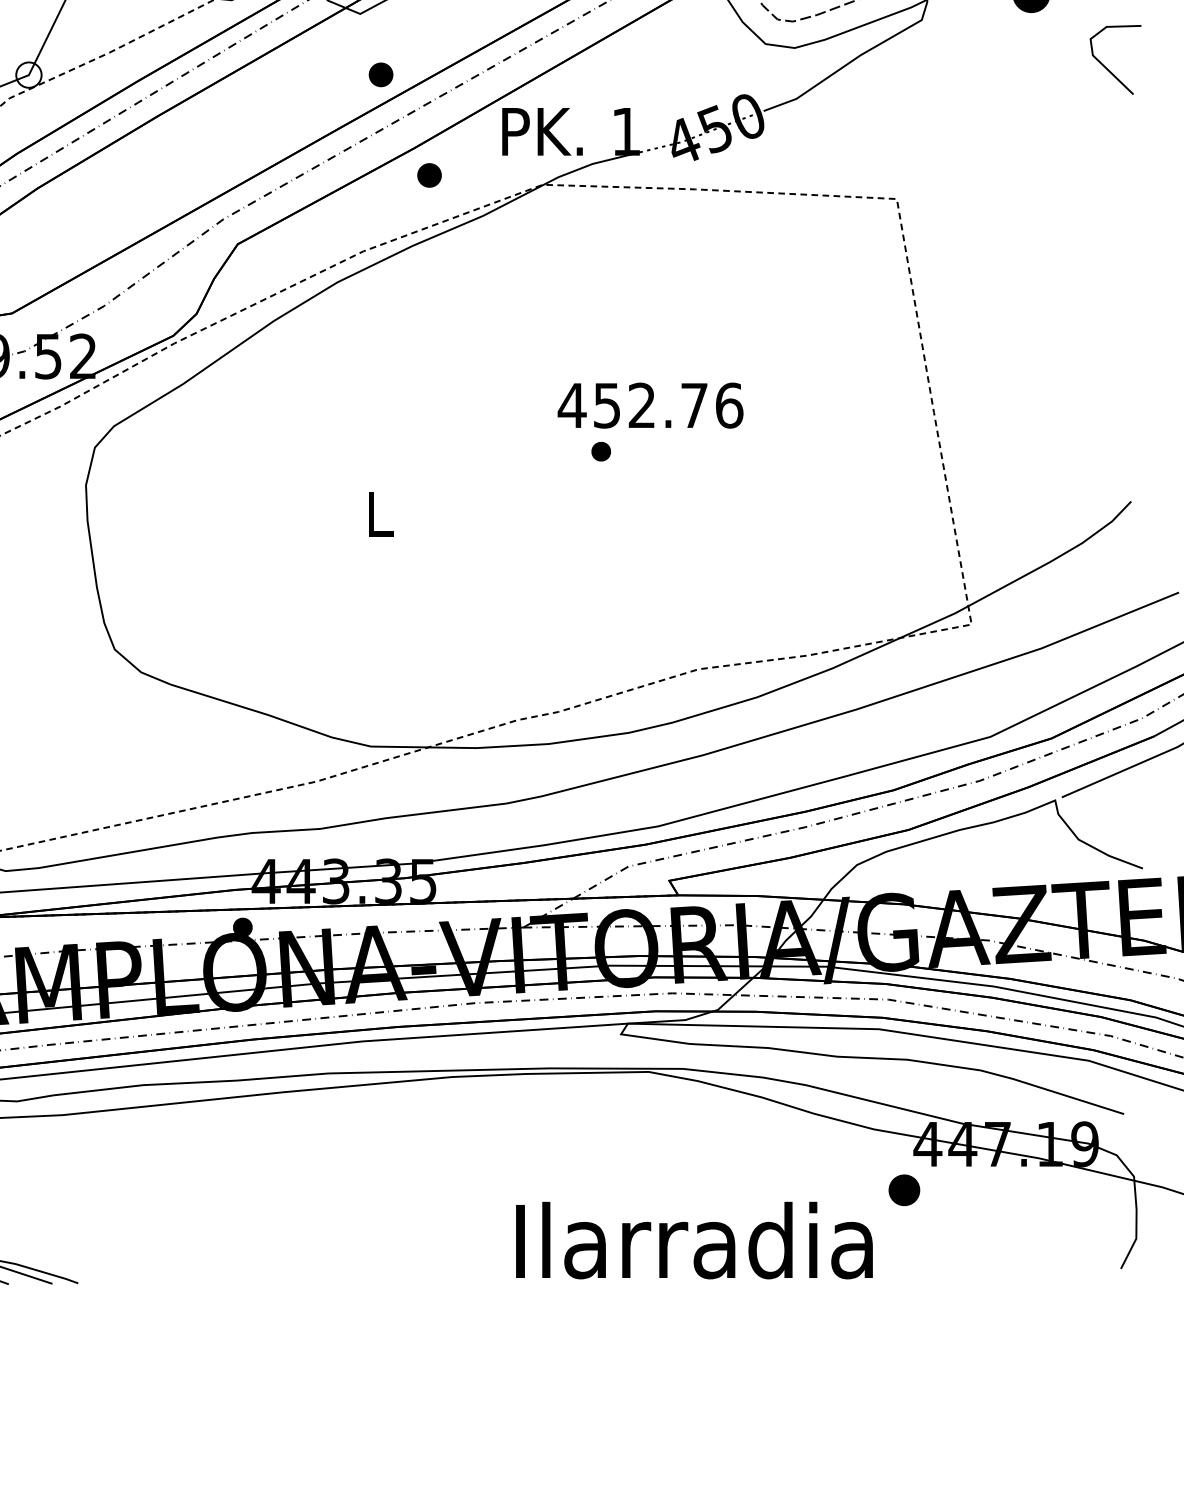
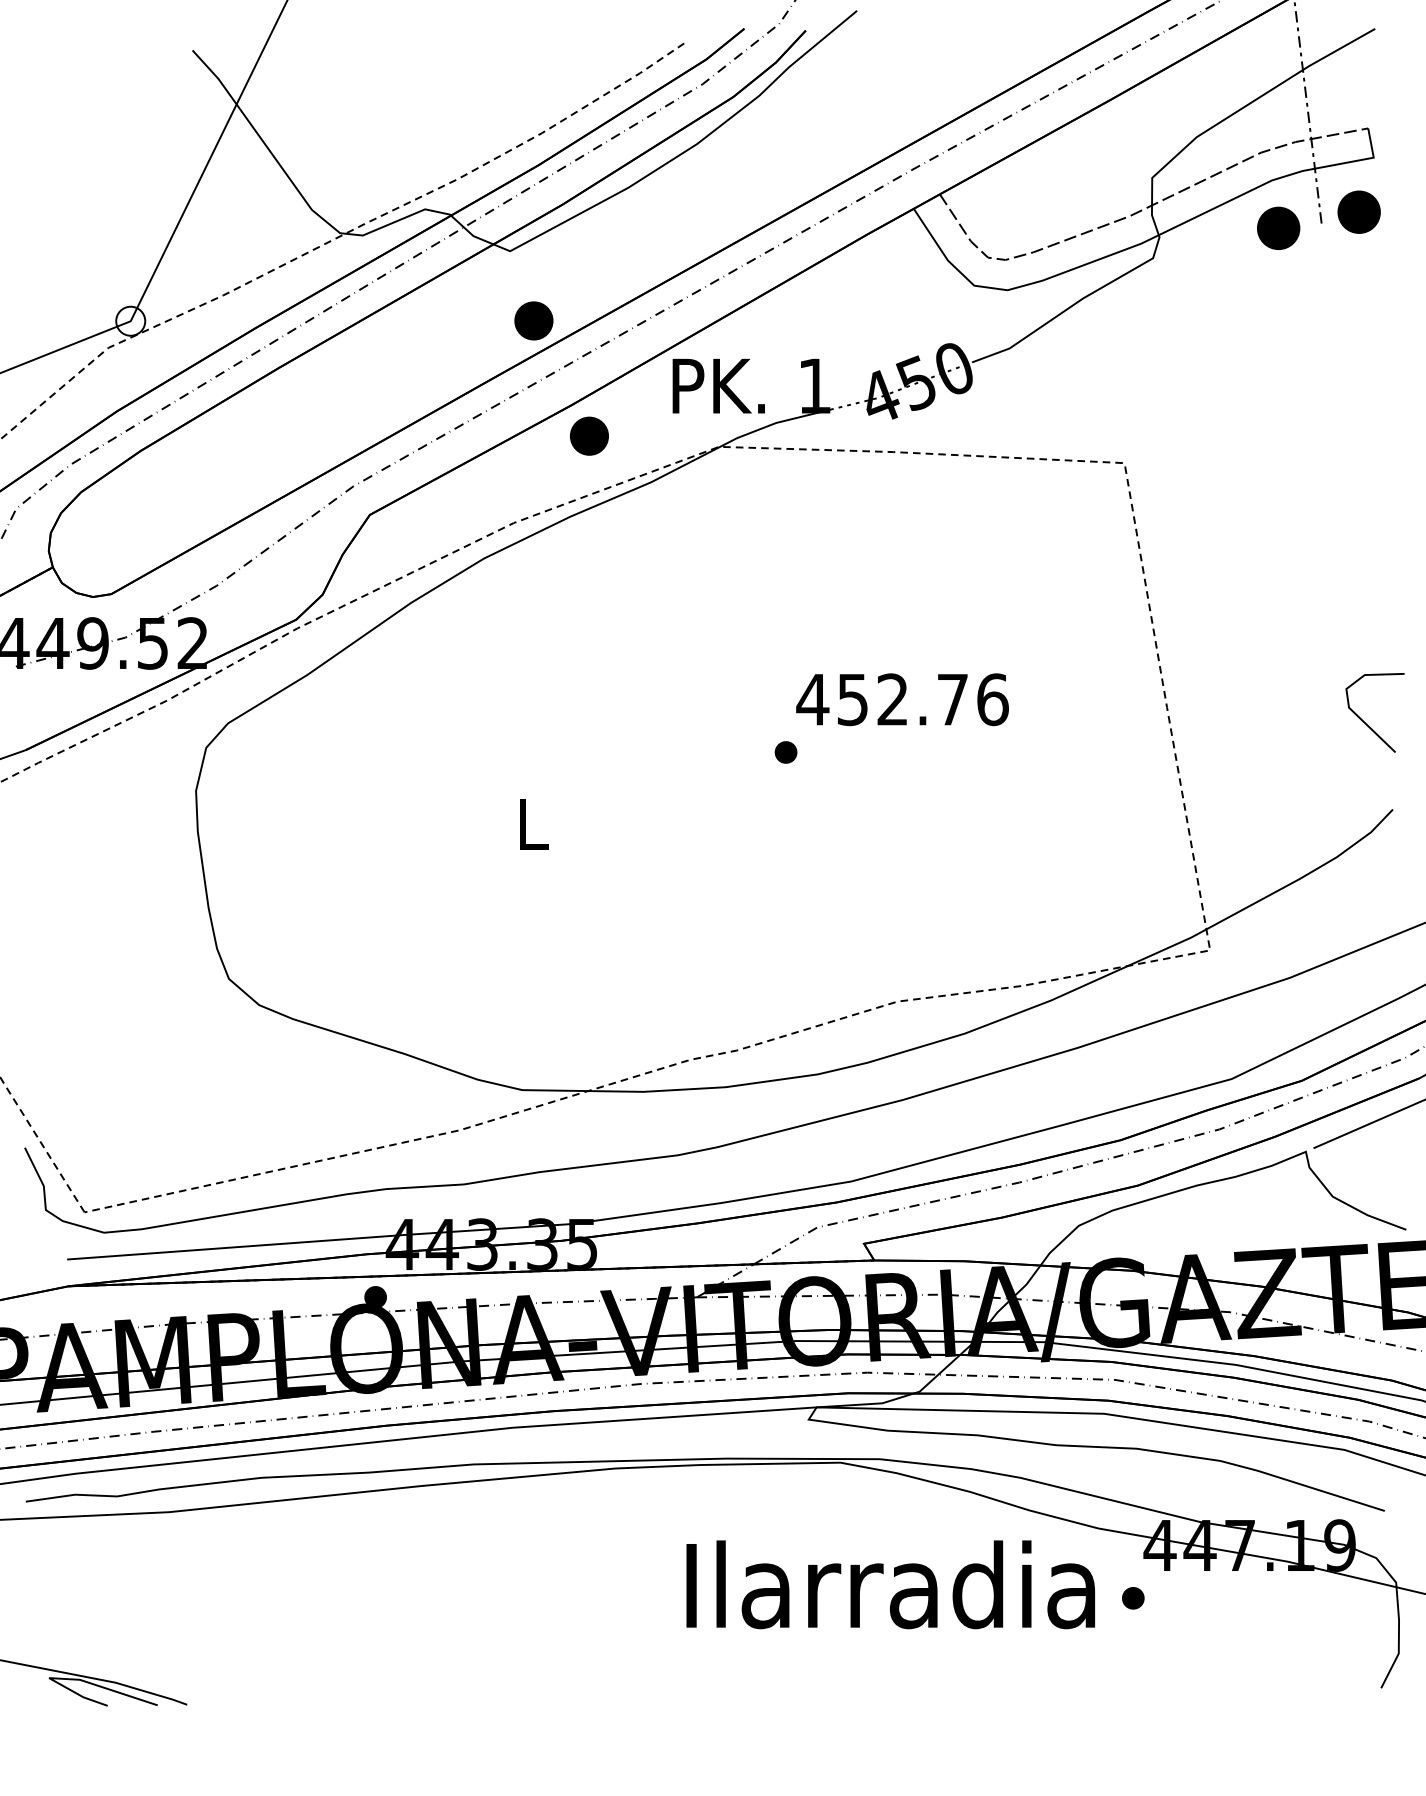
line: (1106, 67) -> (1364, 721), moved
part: (380, 74) -> (533, 320), size x1.43
part: (429, 174) -> (589, 435), size x1.43
text: (650, 405) -> (902, 699), moved
part: (904, 1190) -> (1133, 1598), size x0.62
text: (694, 1240) -> (890, 1584), moved

